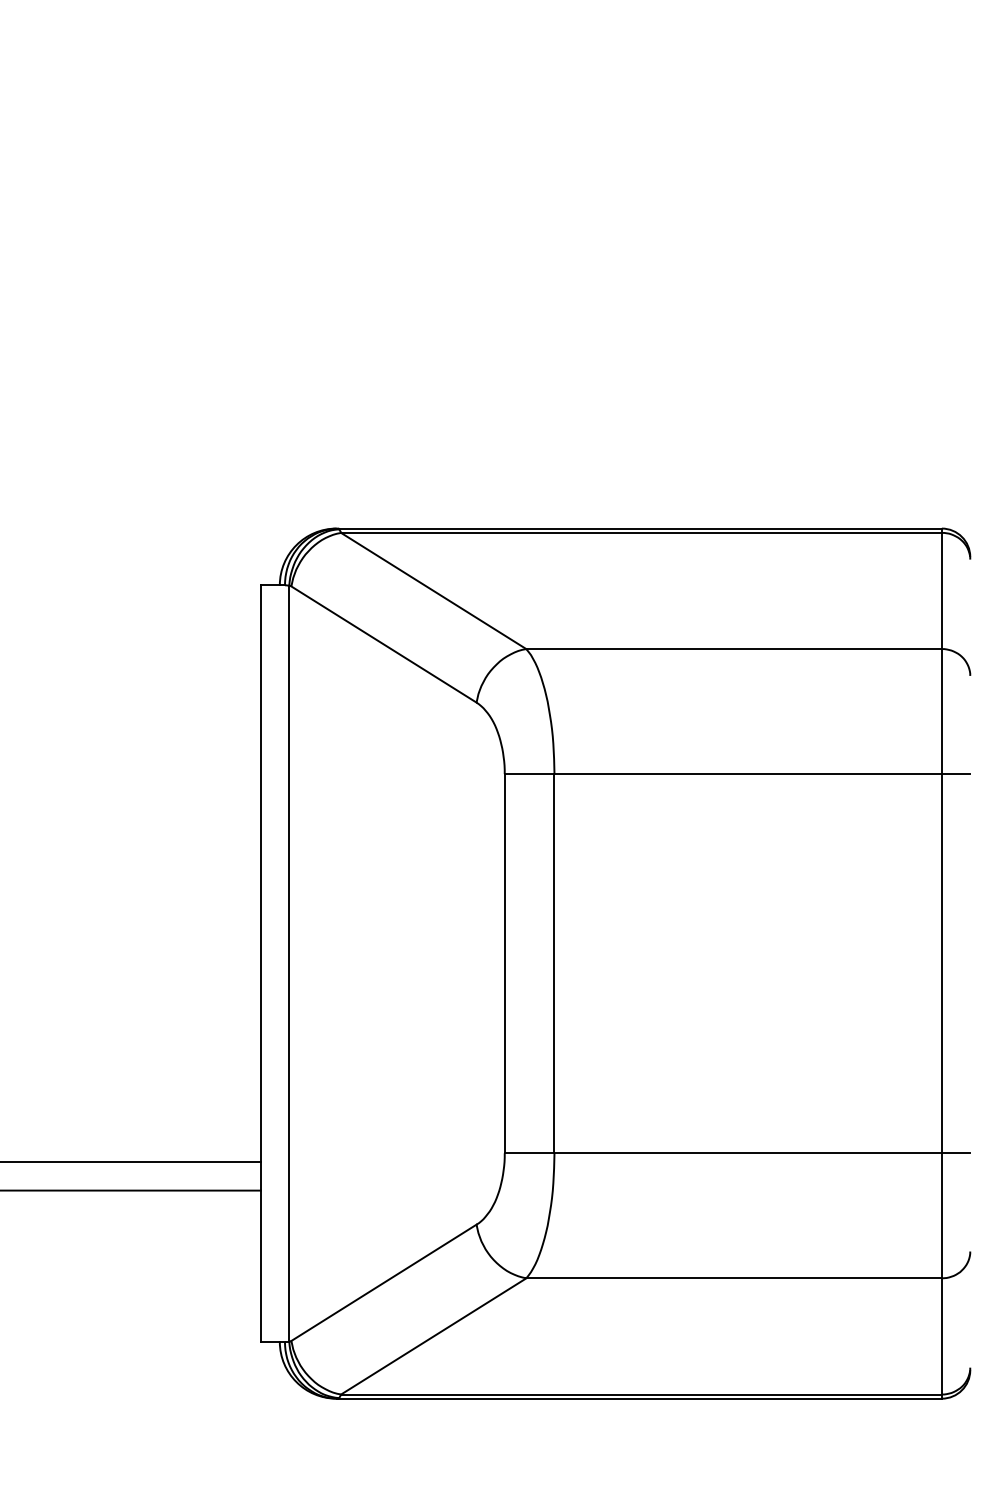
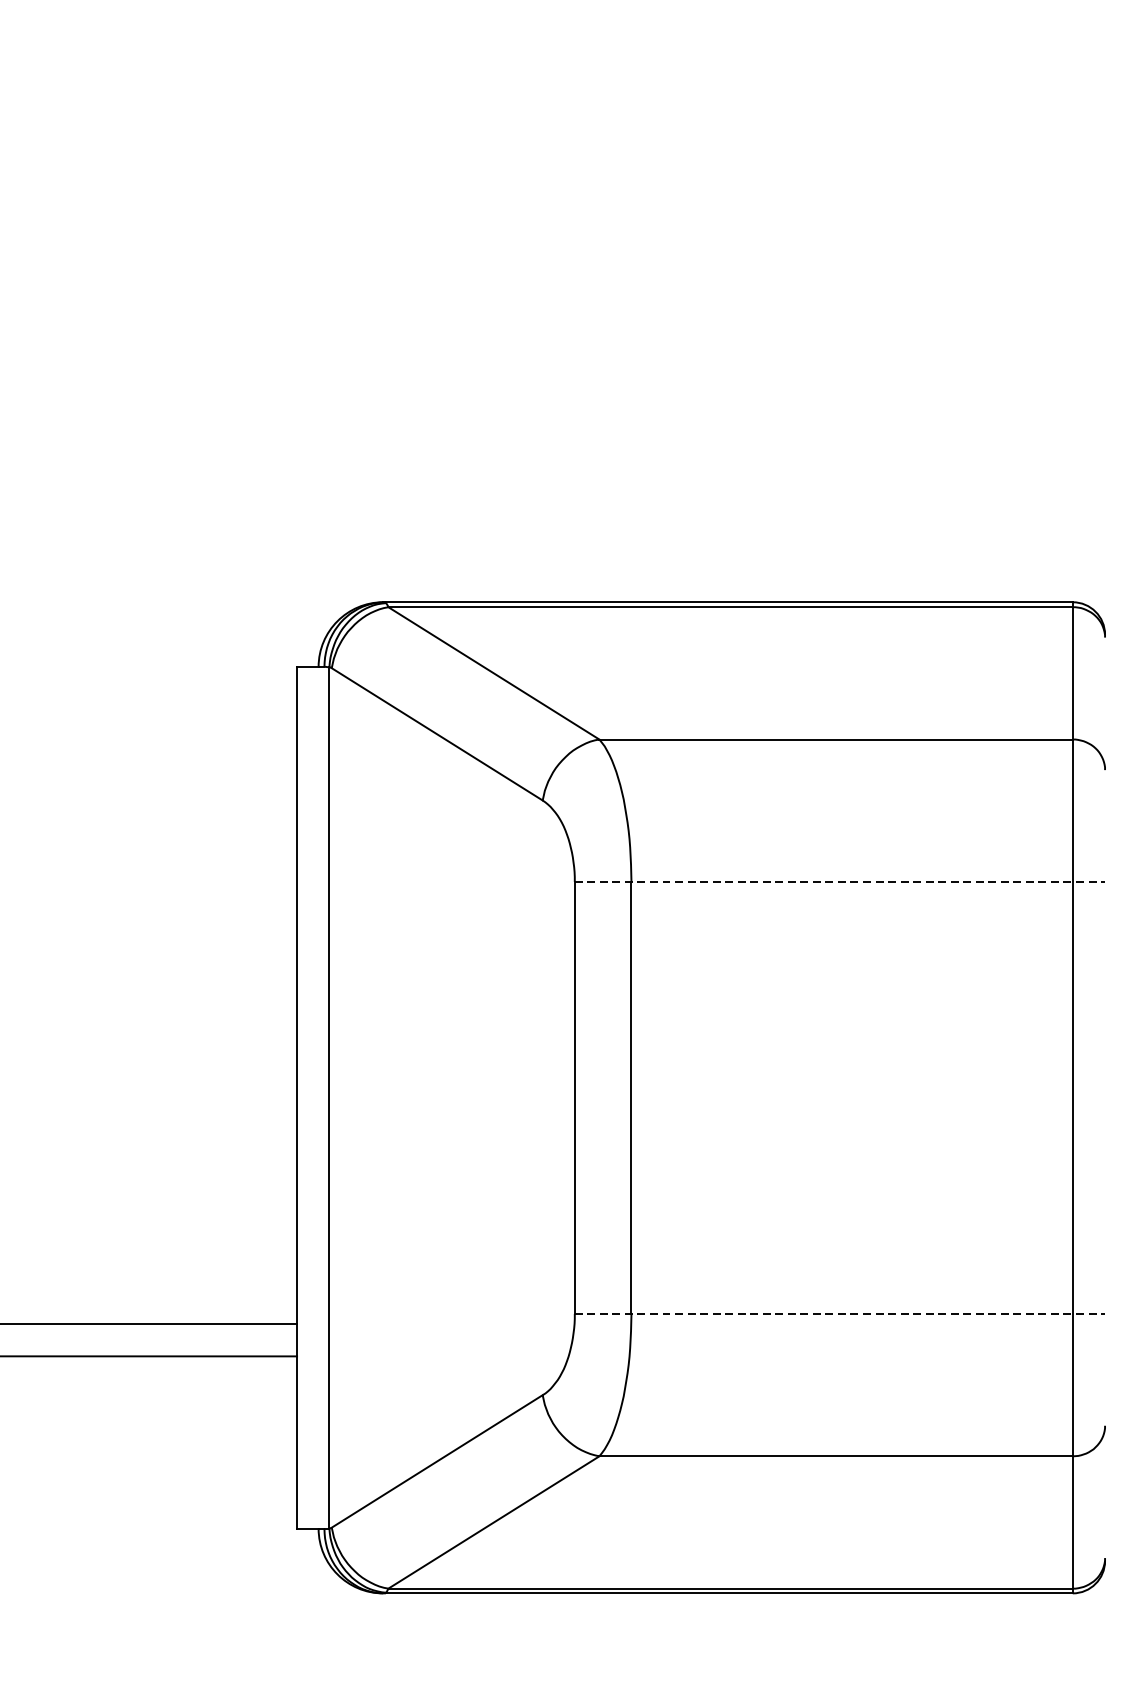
line: (737, 774) -> (839, 882), solid -> dashed
line: (737, 1153) -> (839, 1314), solid -> dashed

